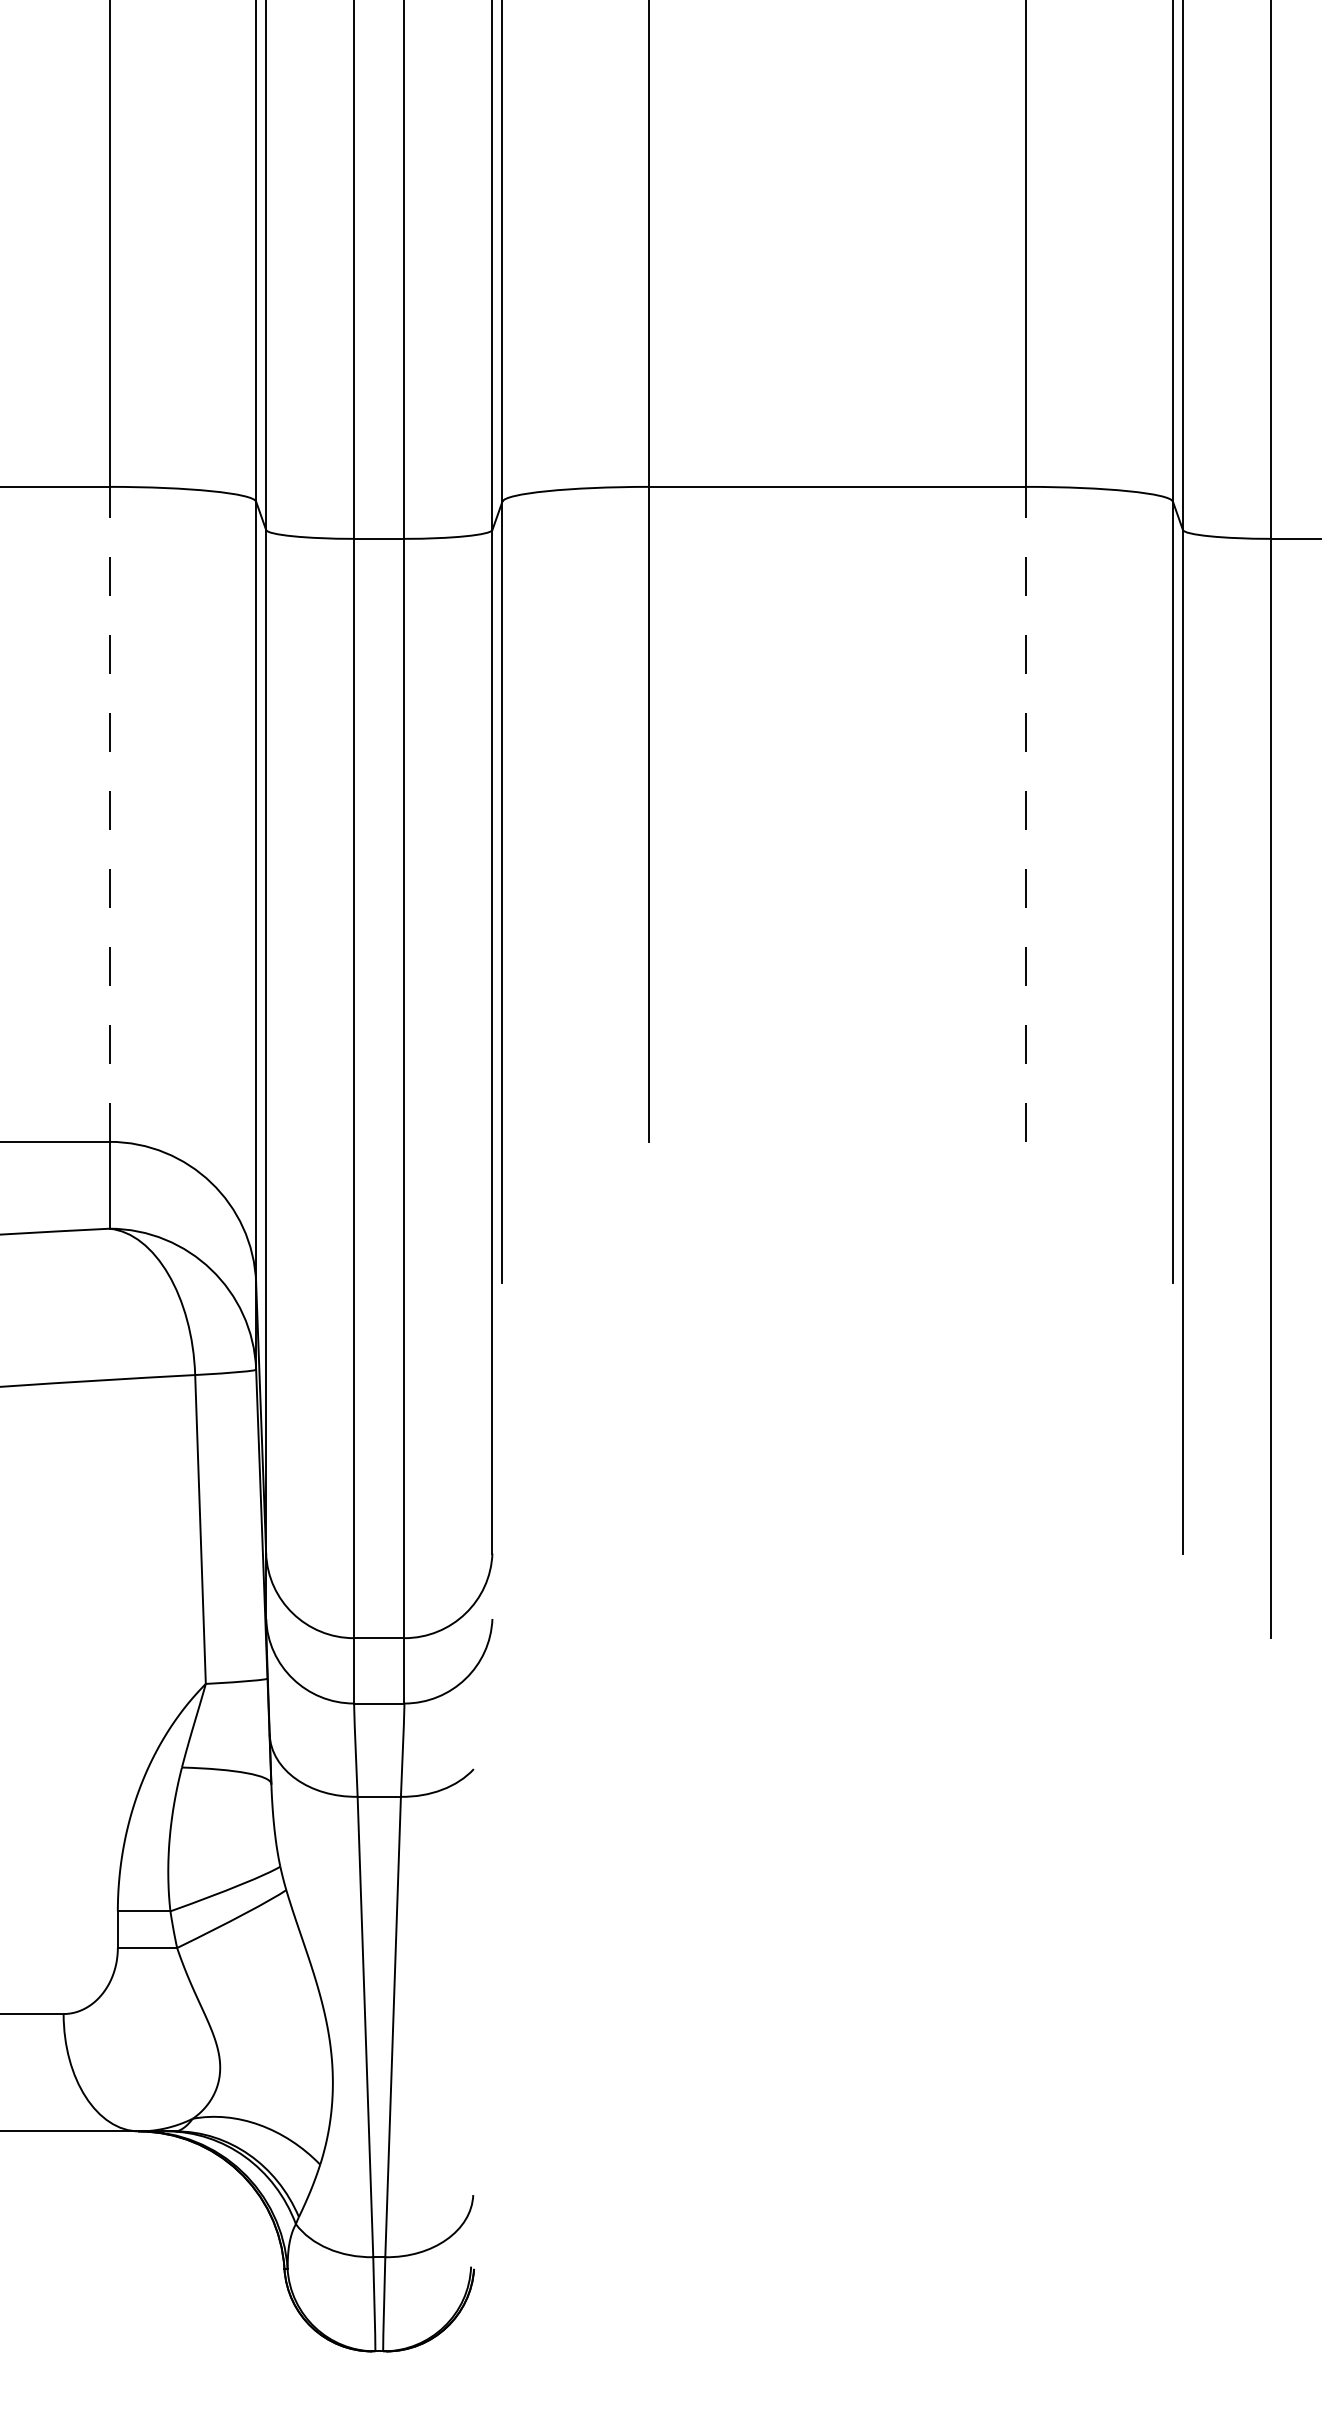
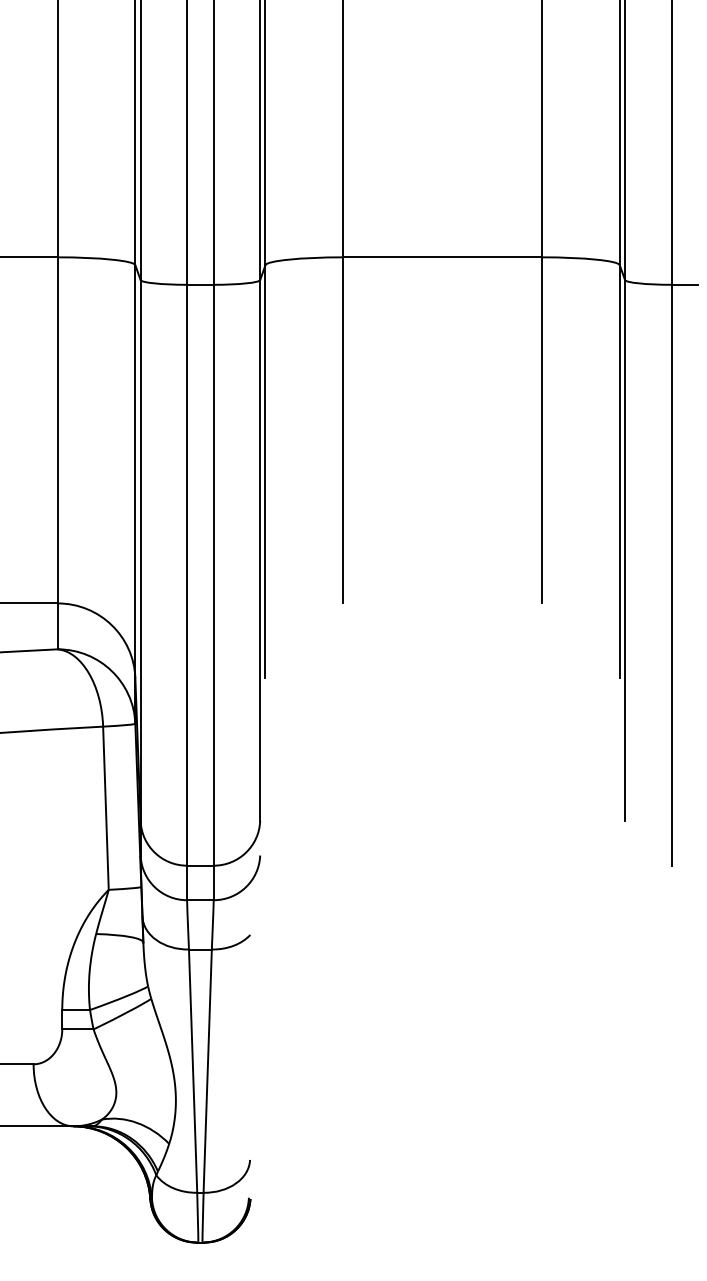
line: (108, 812) -> (57, 429), dashed -> solid
line: (1026, 812) -> (542, 429), dashed -> solid

